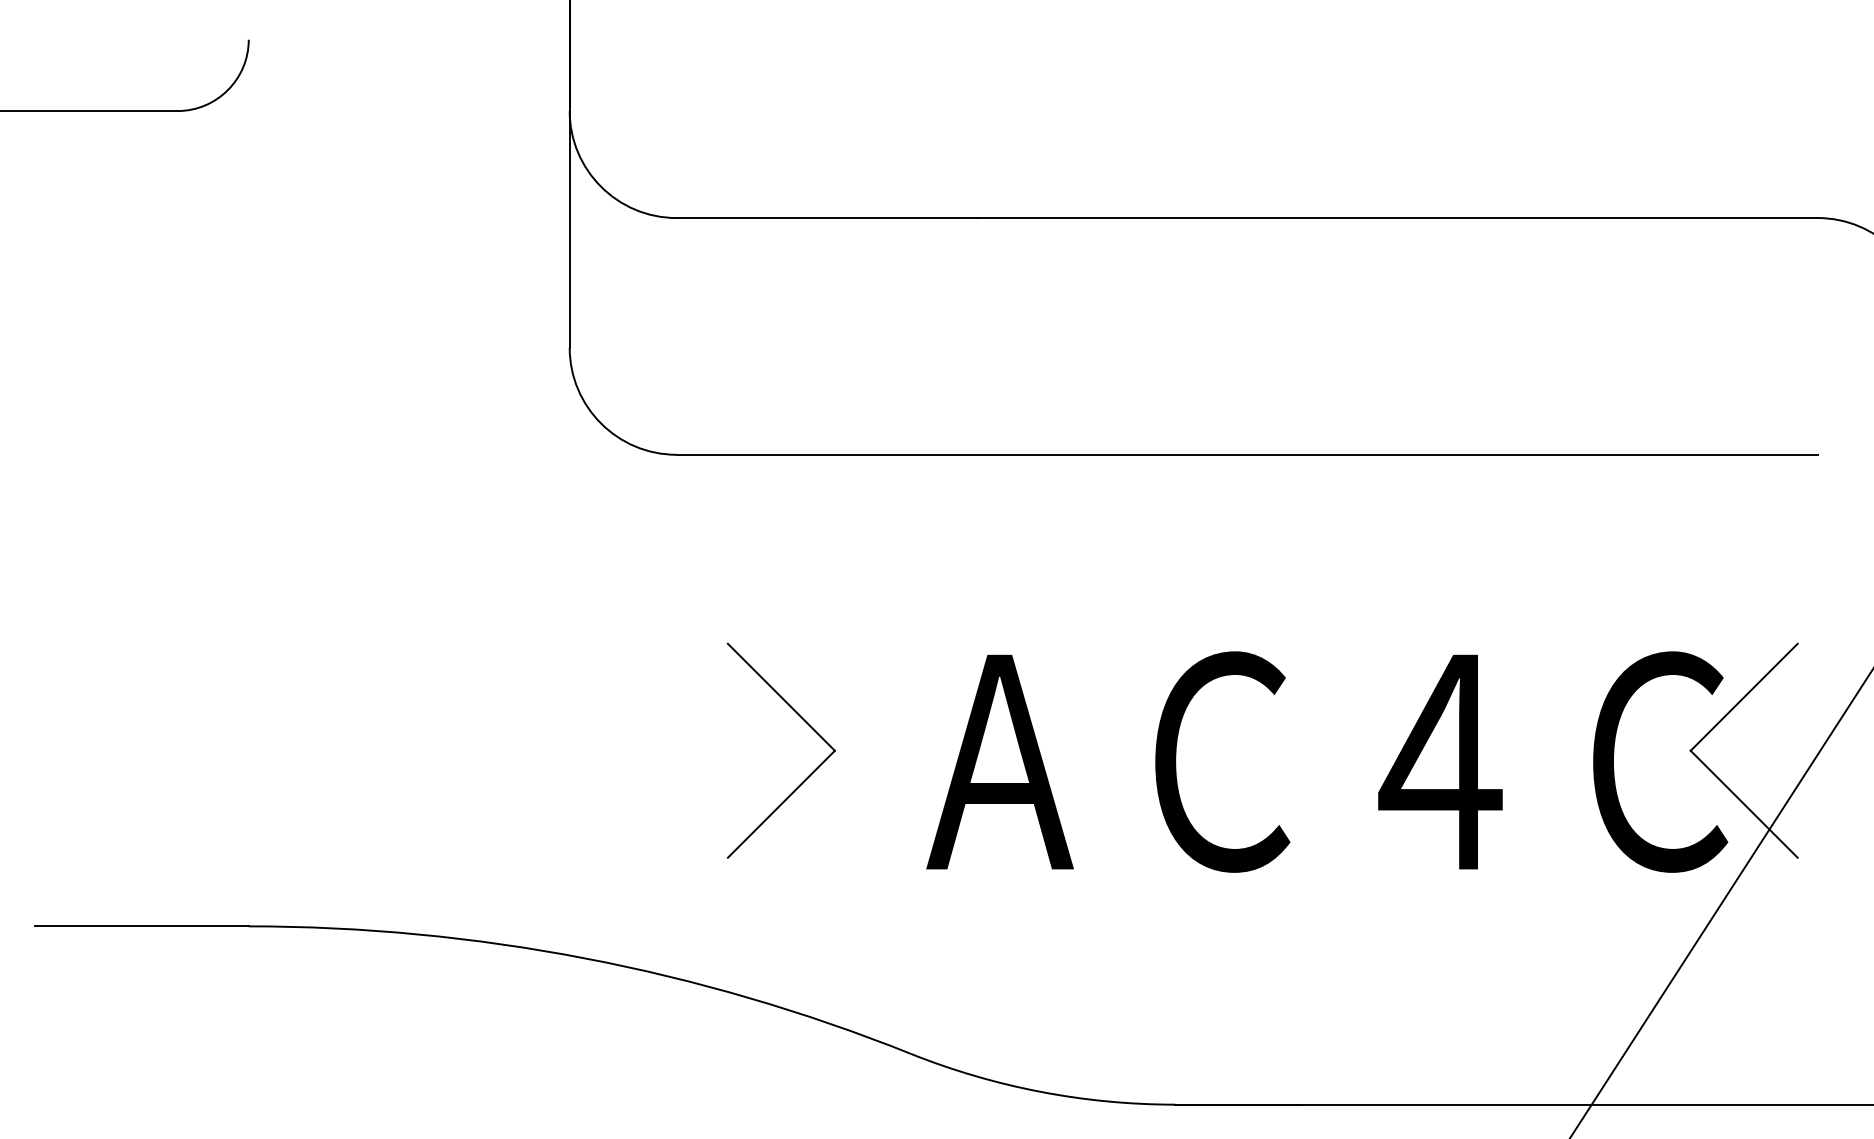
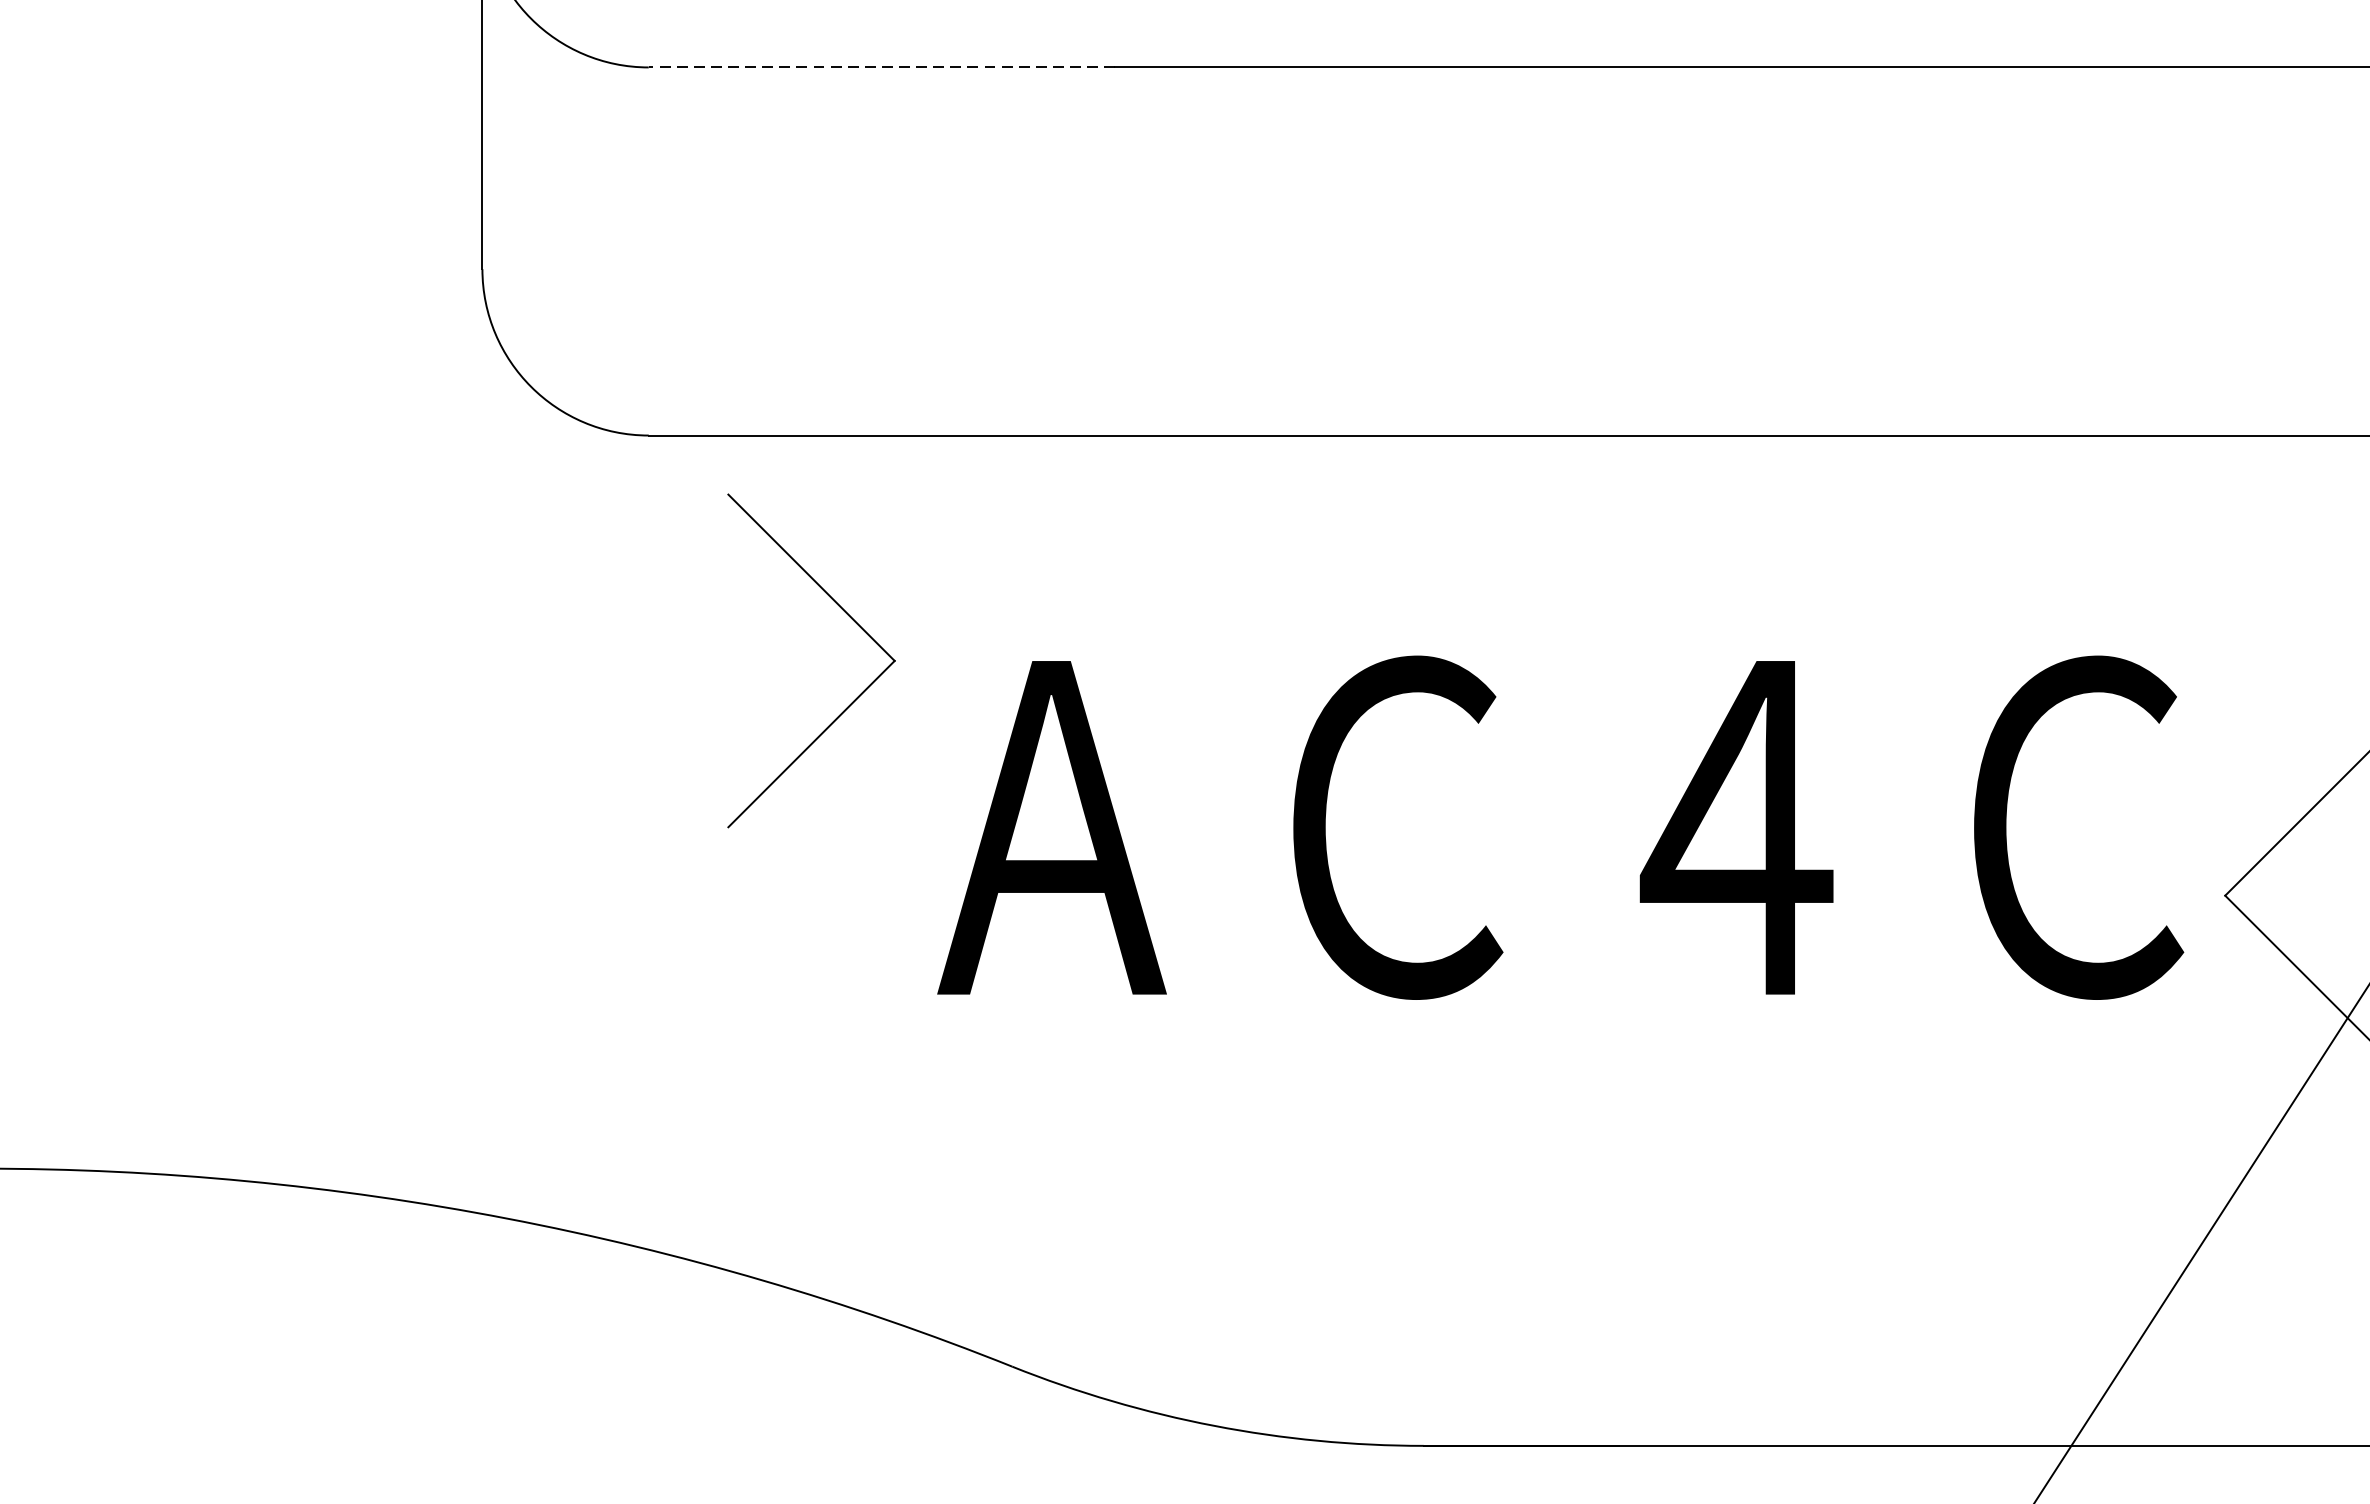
line: (826, 218) -> (881, 68), solid -> dashed
part: (807, 724) -> (852, 620), moved
text: (1327, 761) -> (1561, 826), moved

